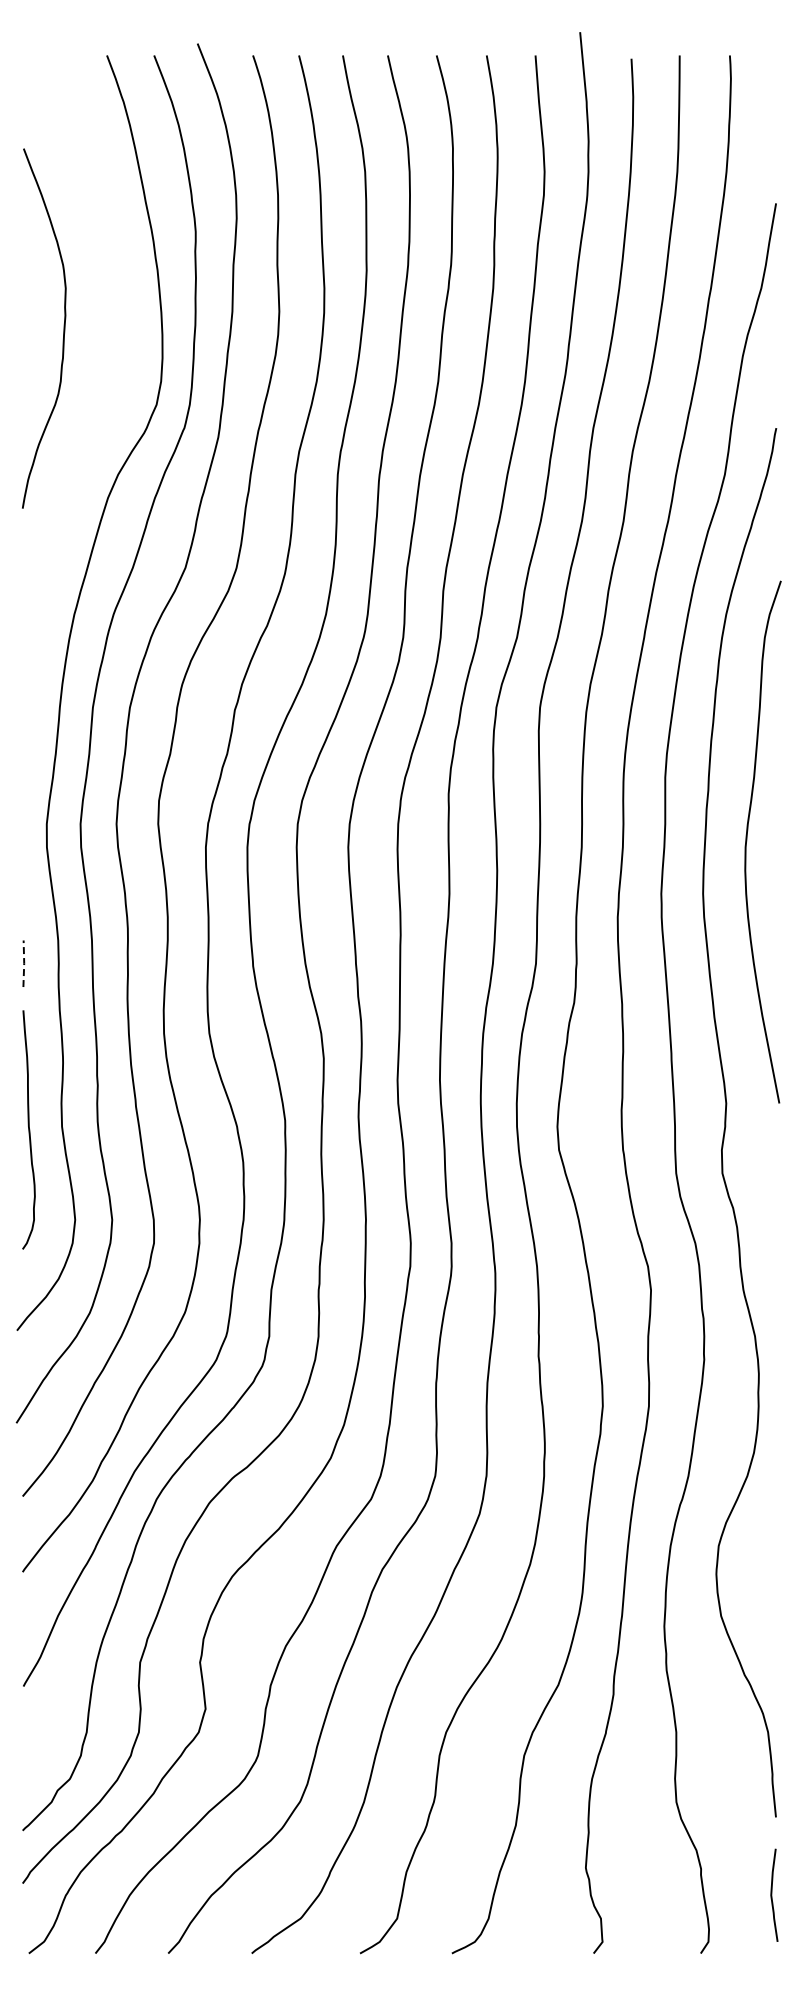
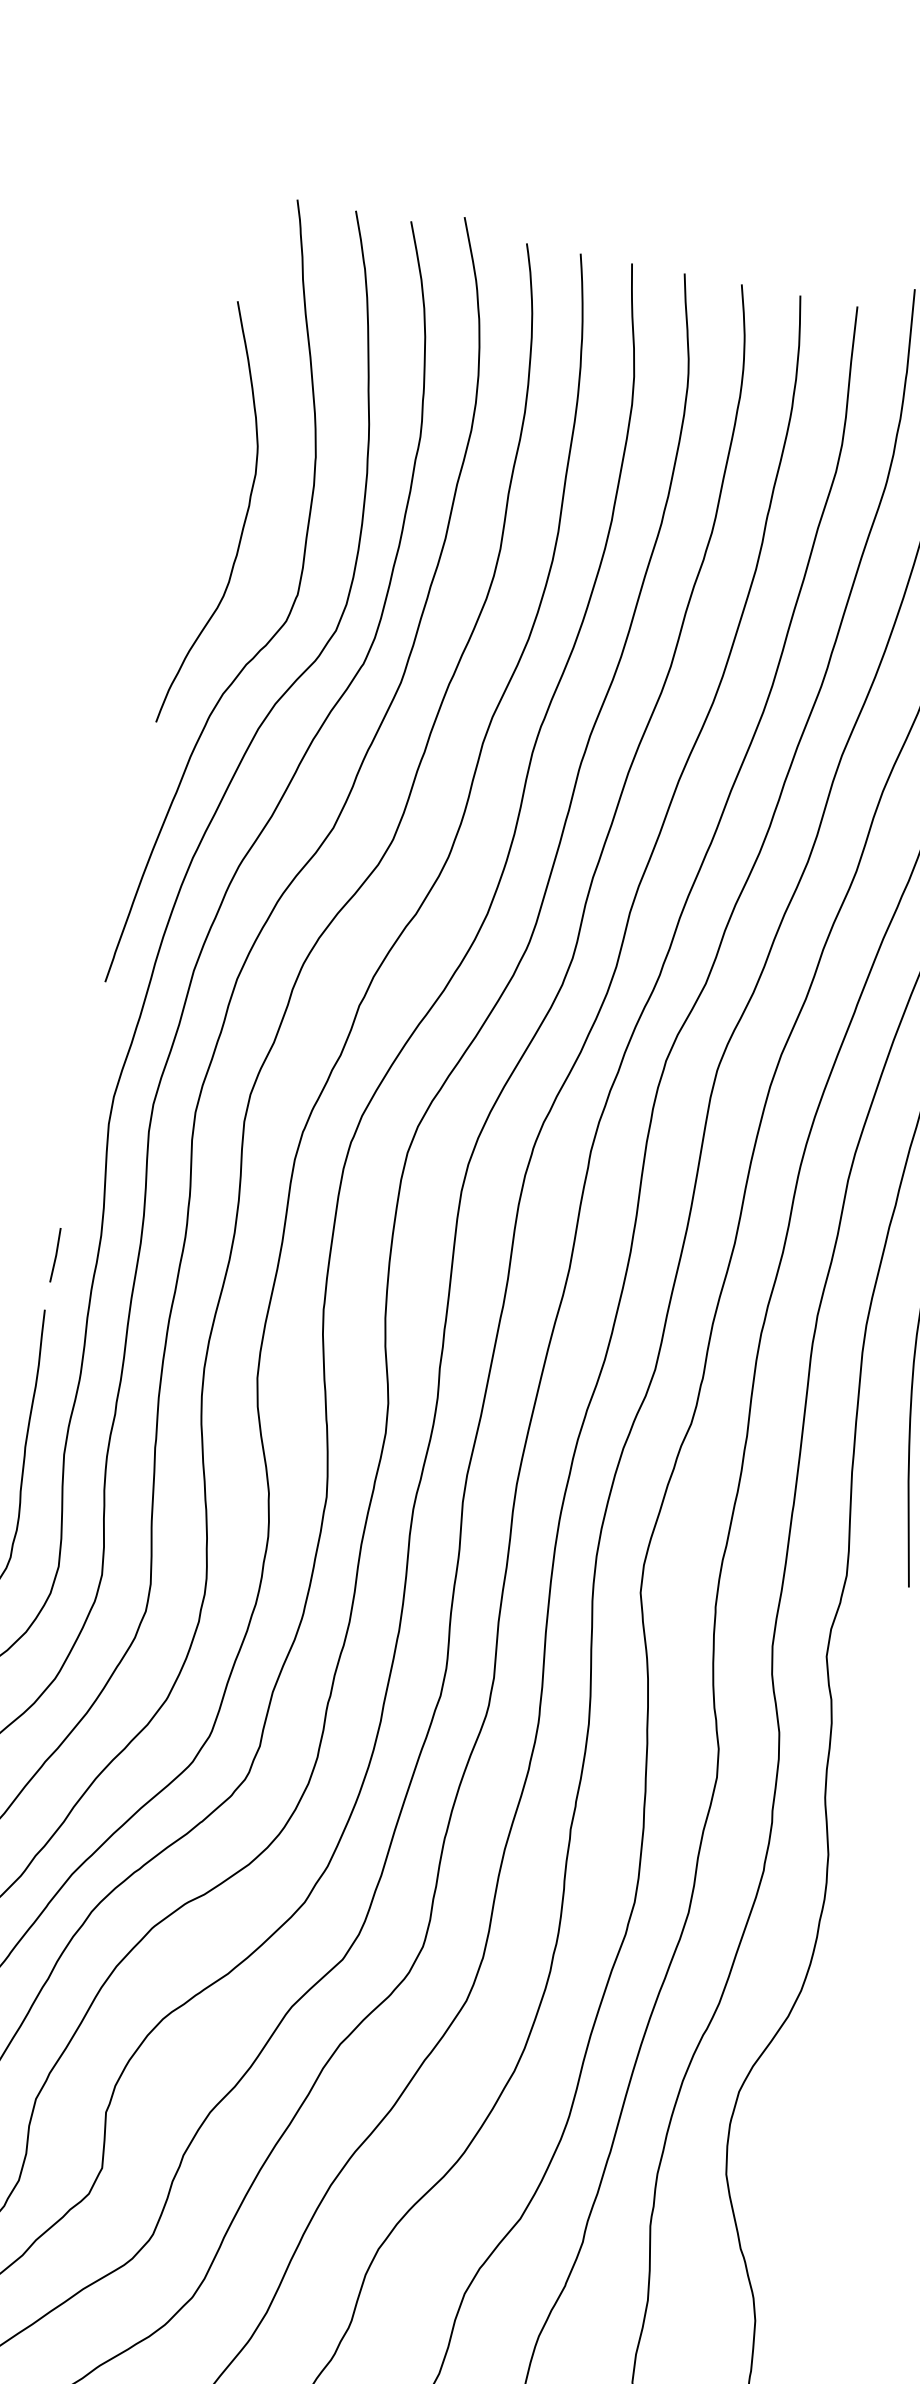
curve: (108, 412) -> (277, 628), added
line: (24, 963) -> (56, 1255), dashed -> solid

